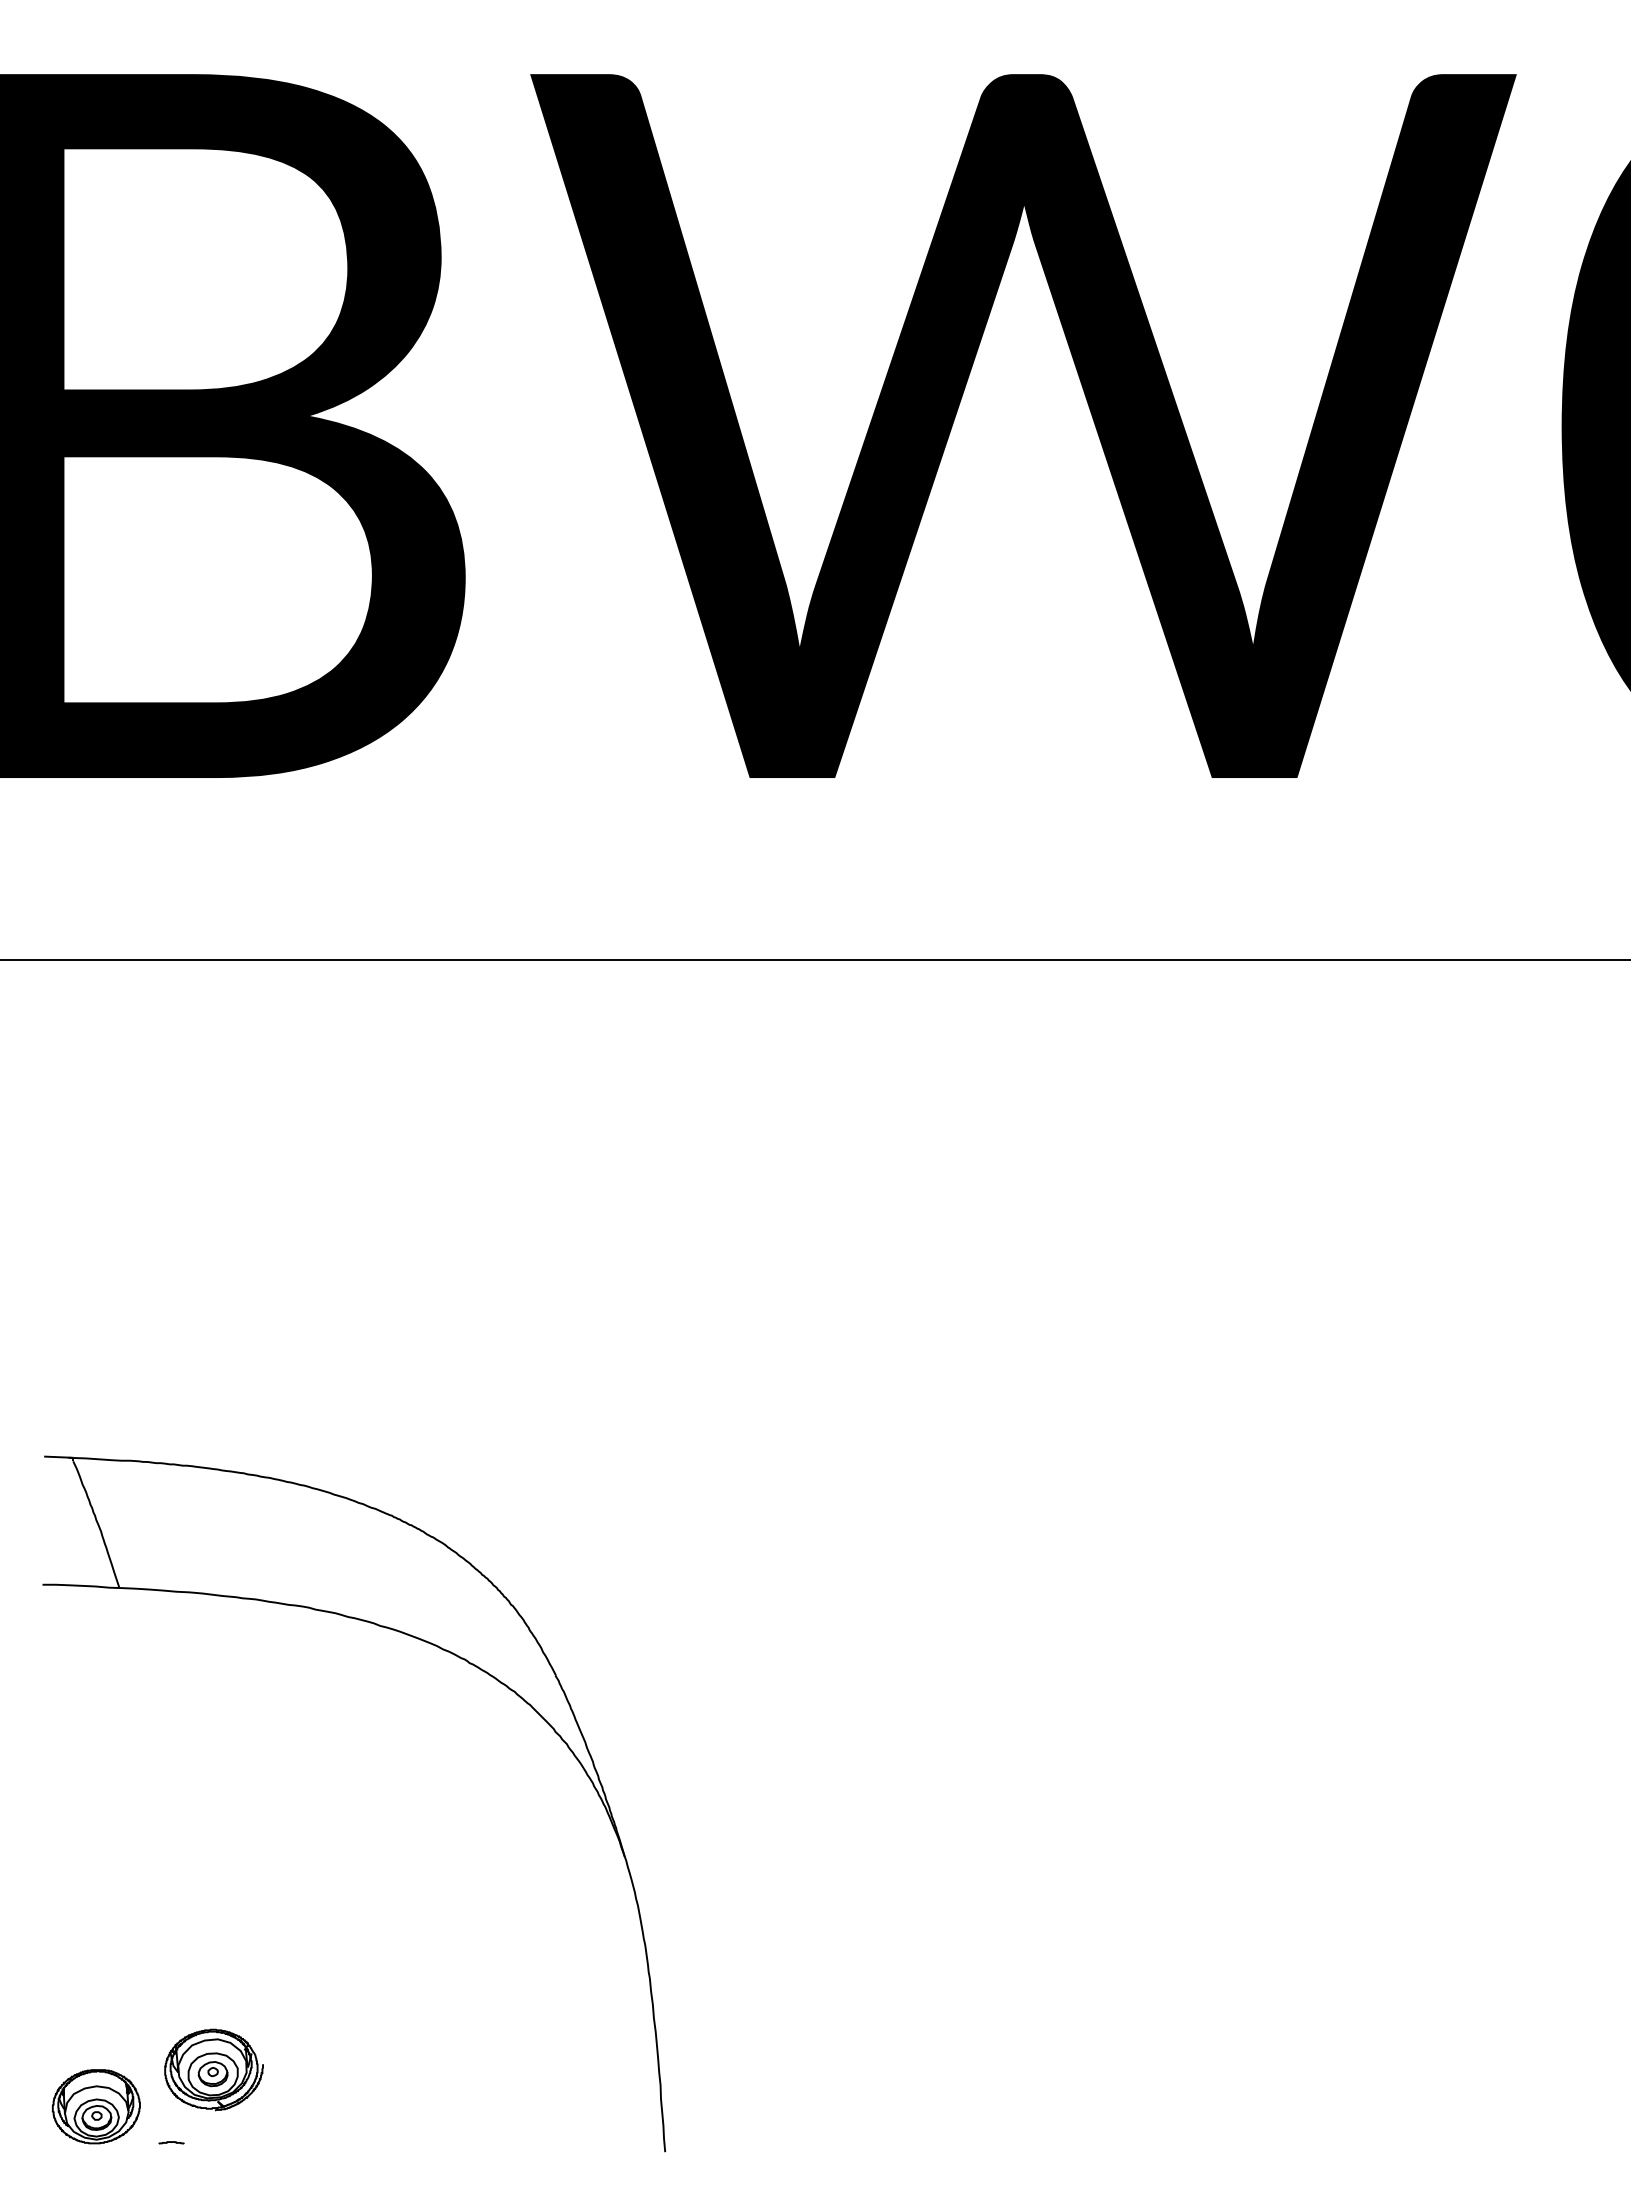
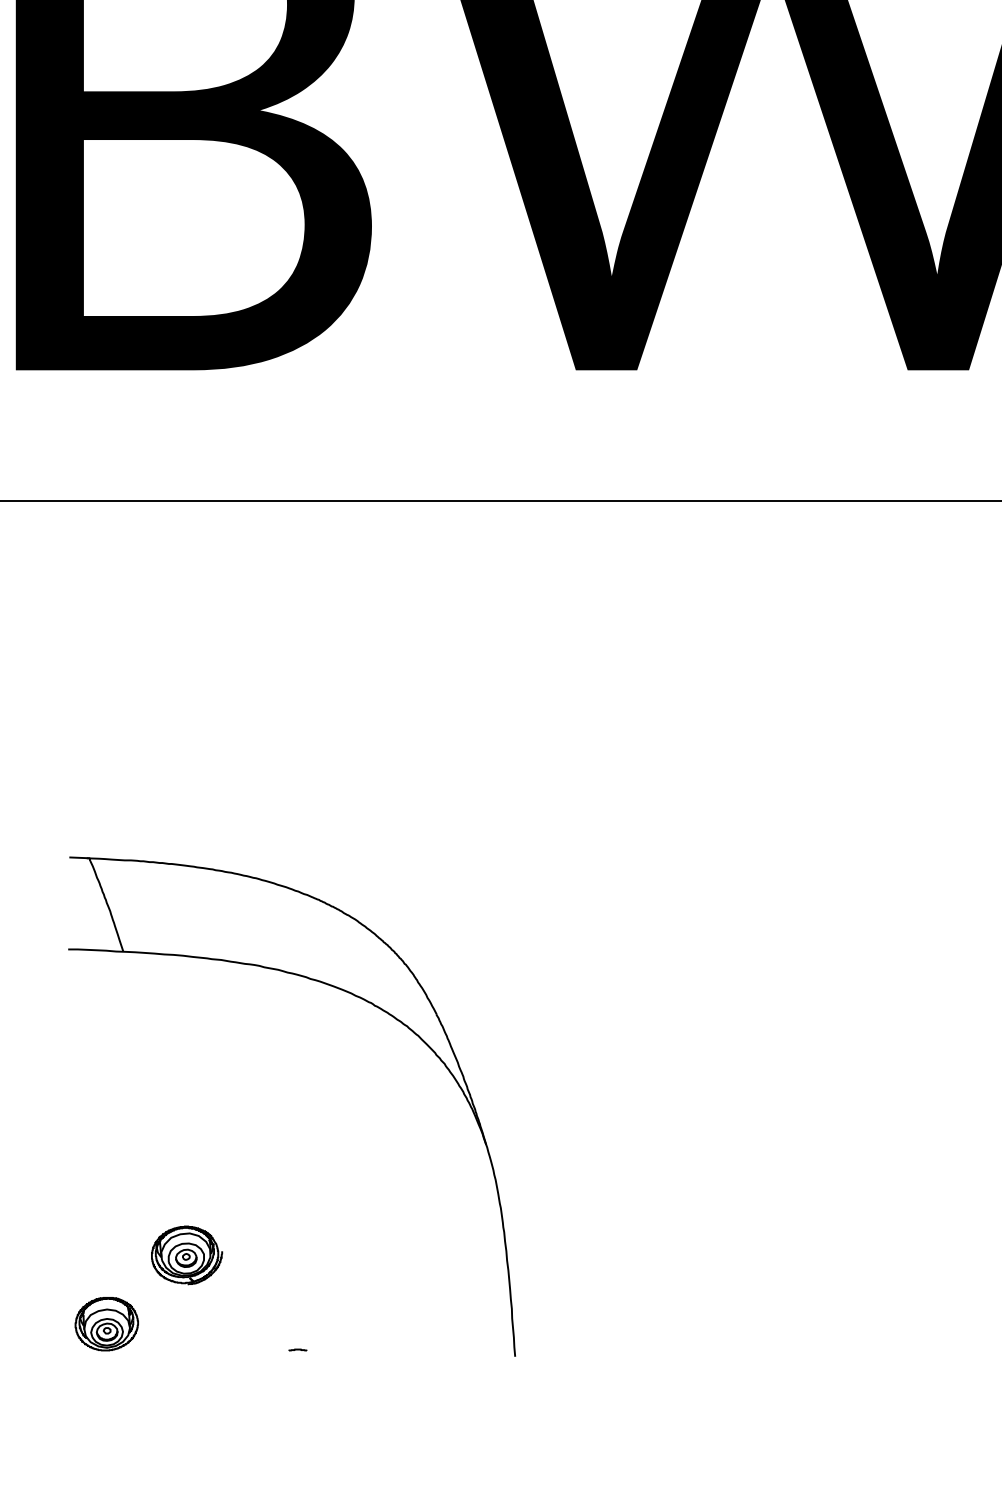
part: (213, 2069) -> (186, 1255), moved
curve: (171, 2142) -> (297, 1349), moved

